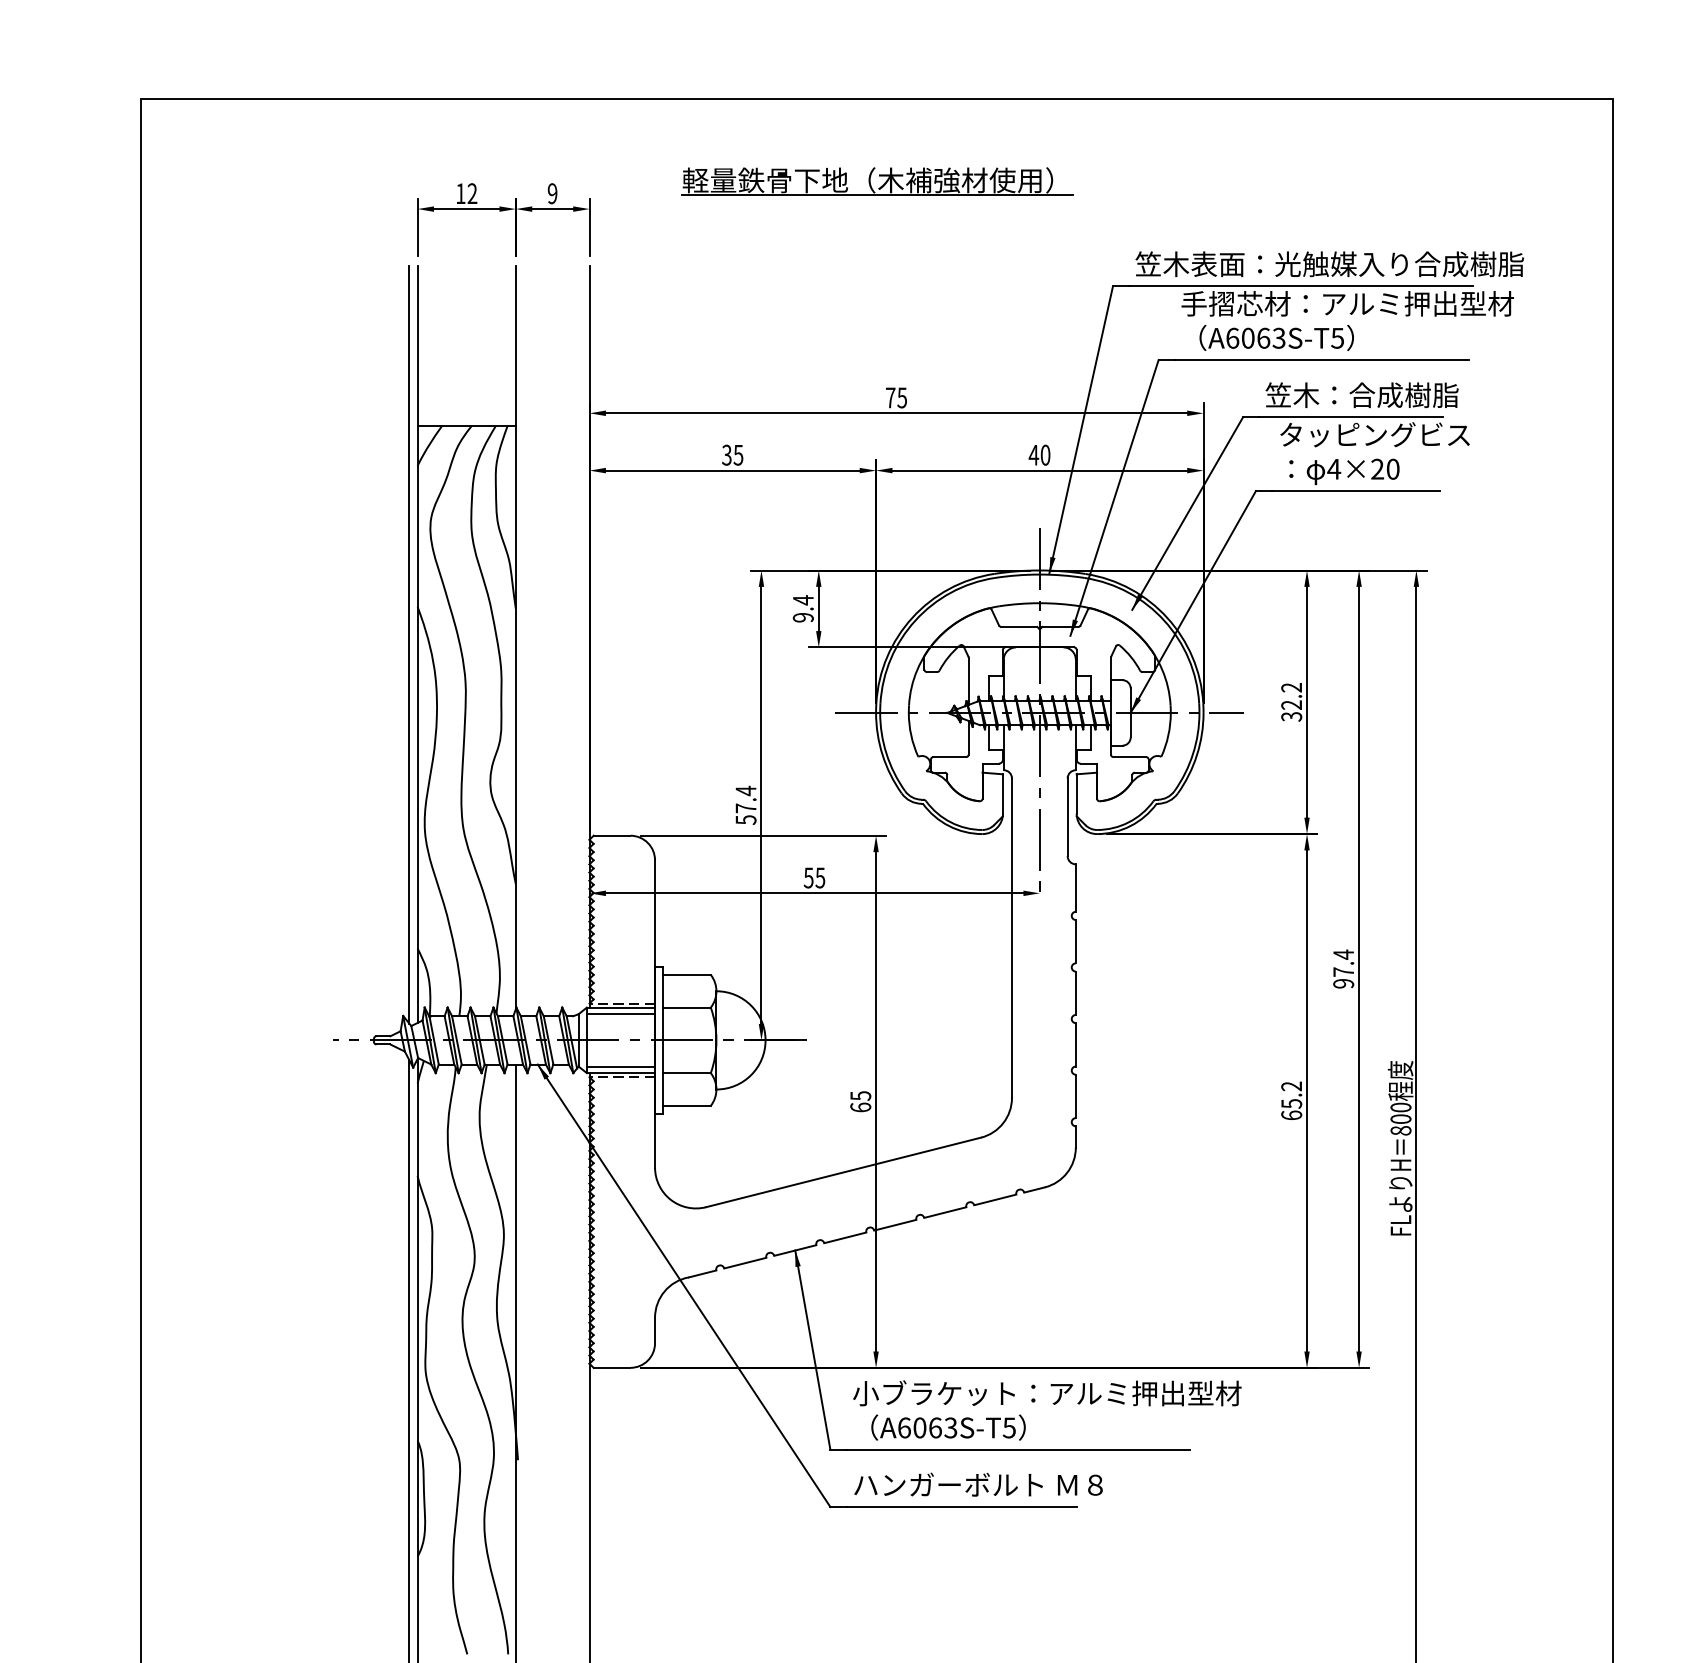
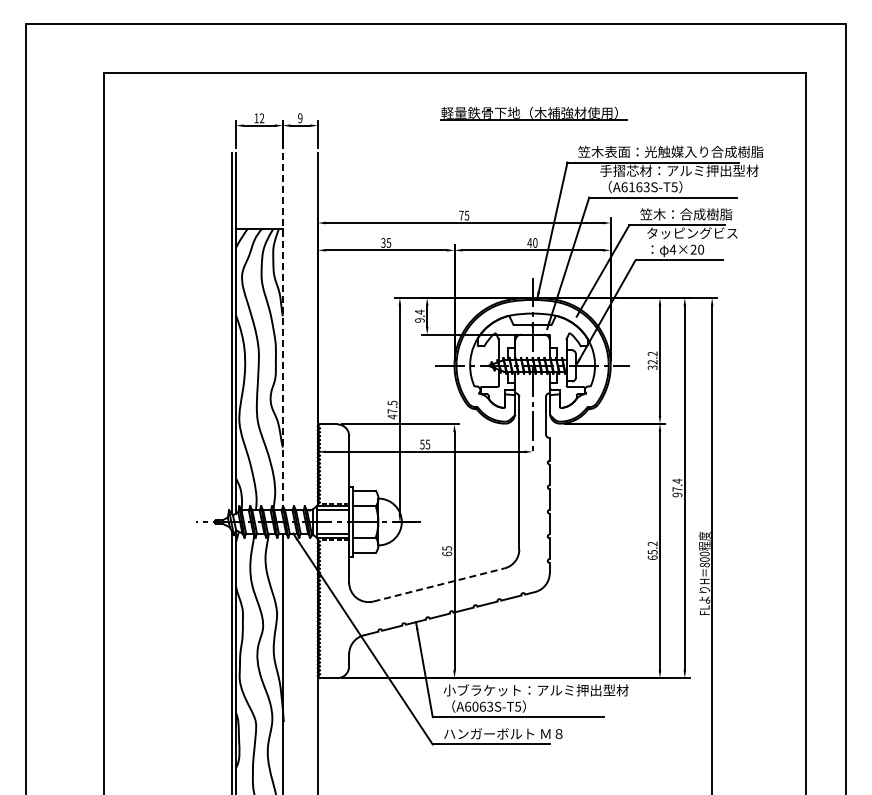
part: (876, 181) -> (533, 113), moved
text: (1247, 338) -> (631, 187), A6063S-T5 -> A6163S-T5
line: (515, 638) -> (282, 330), solid -> dashed
text: (745, 804) -> (392, 409), 57.4 -> 47.5
line: (844, 1171) -> (439, 584), solid -> dashed

